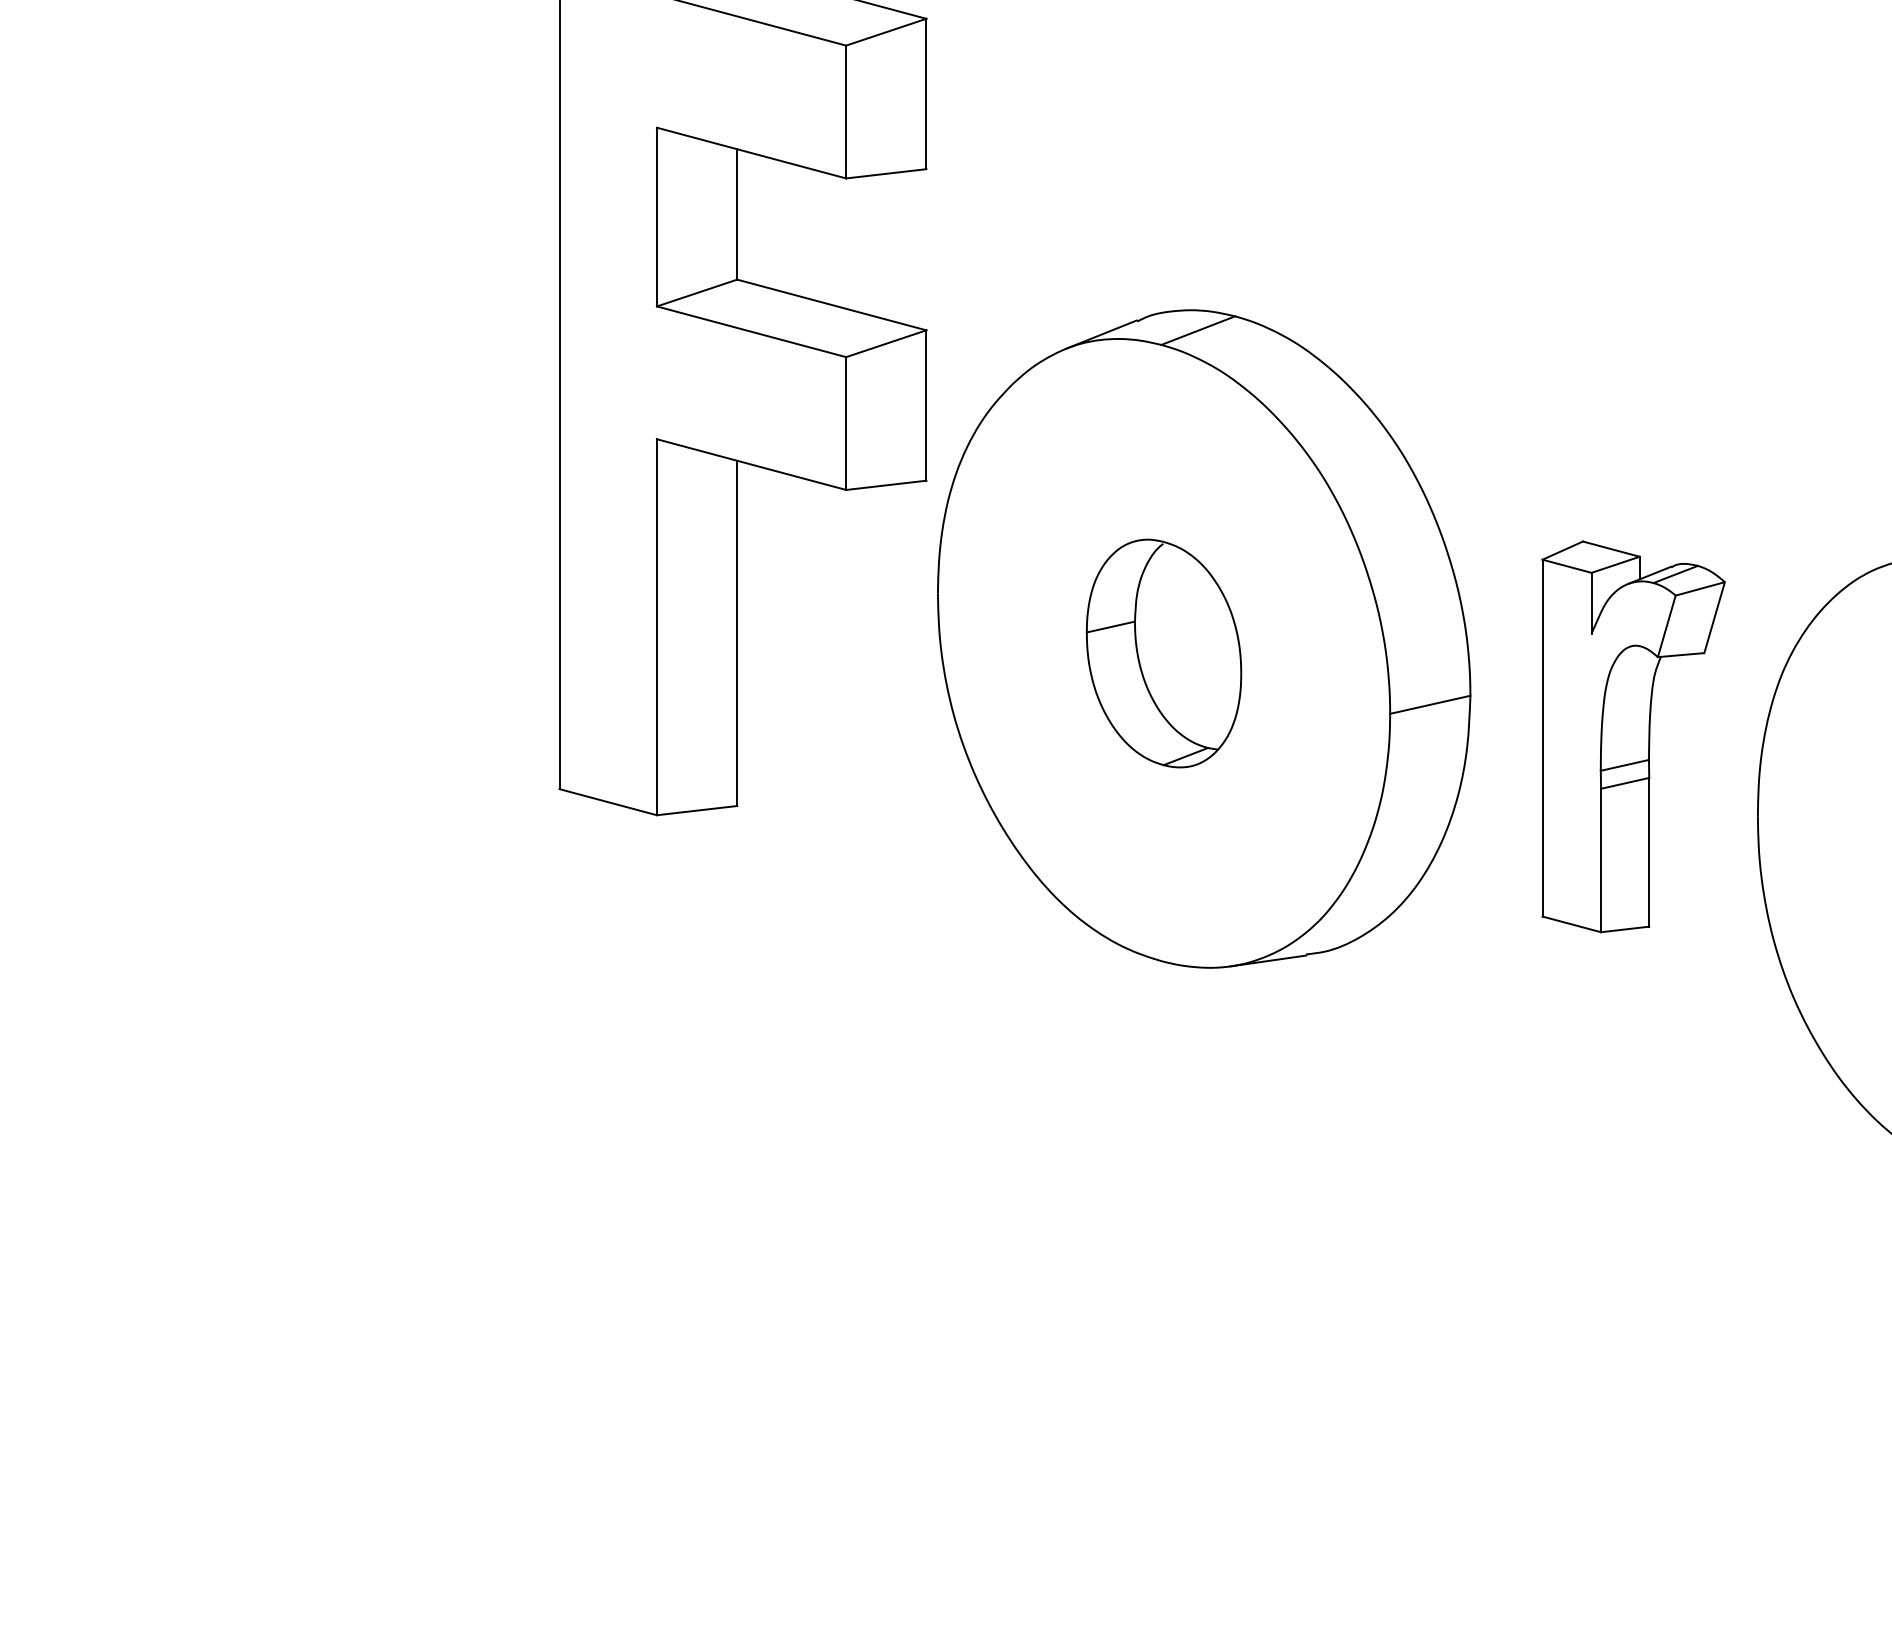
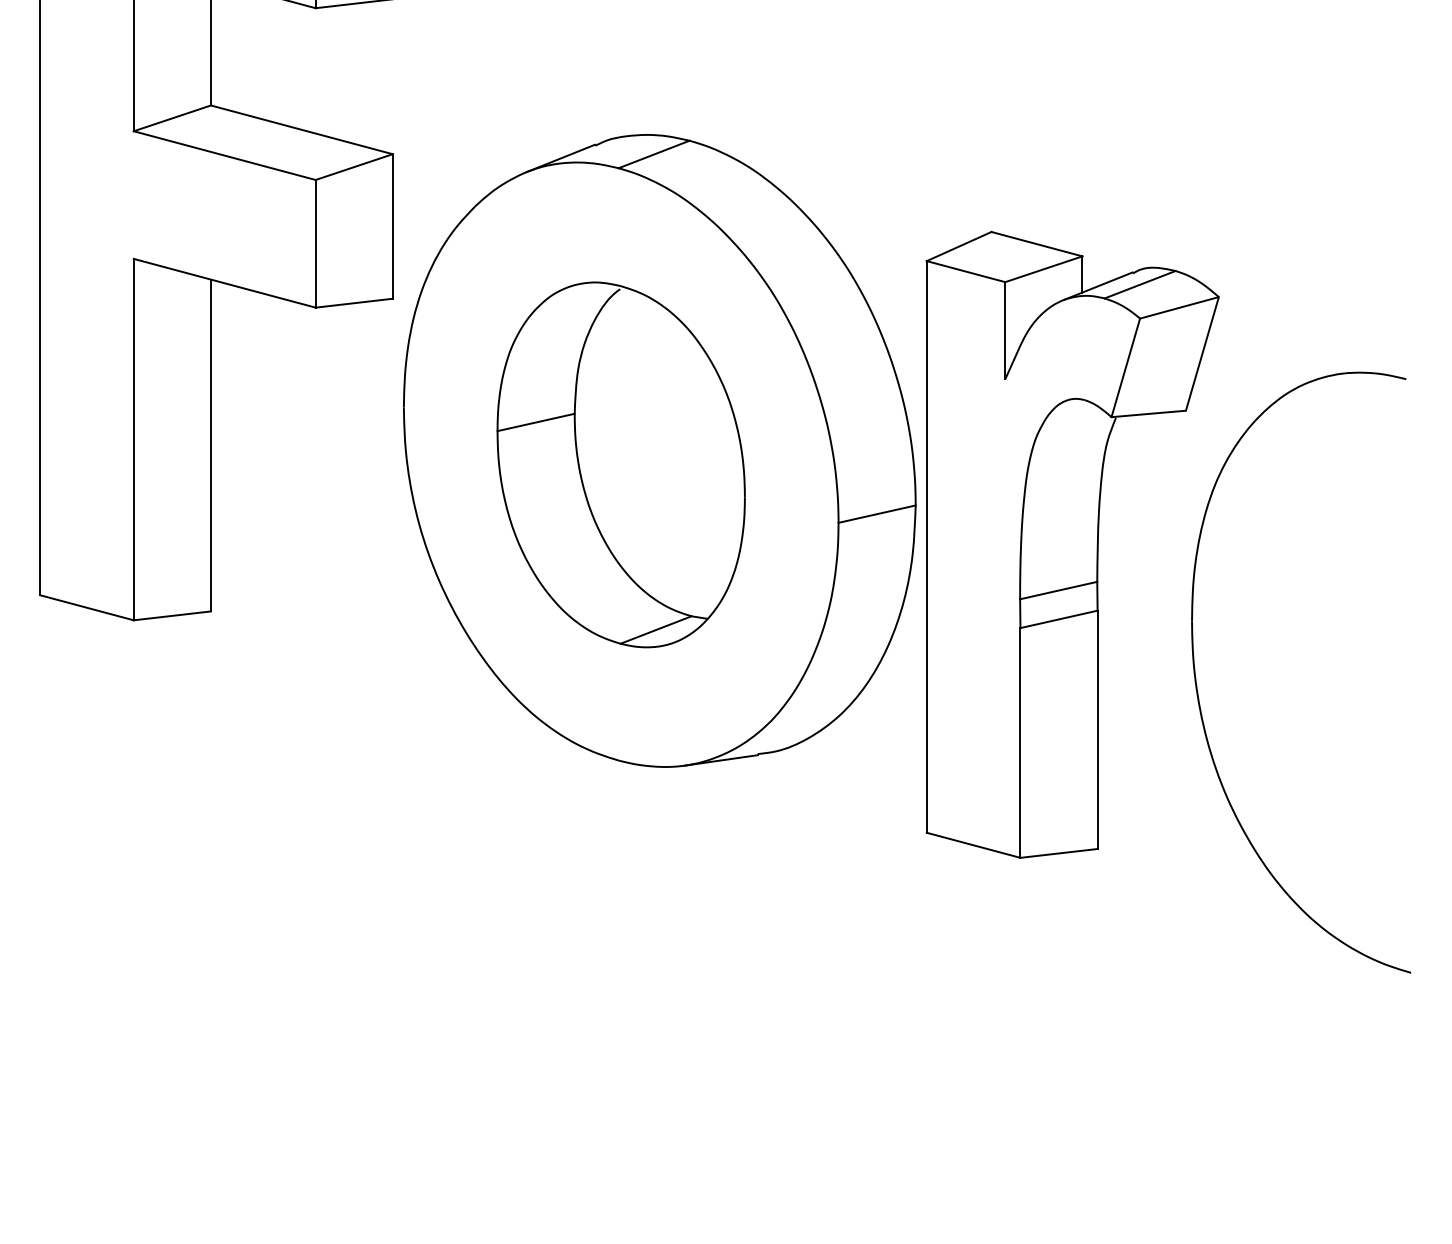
part: (1163, 653) -> (620, 464), size x1.67
part: (1633, 736) -> (1072, 544), size x1.67

